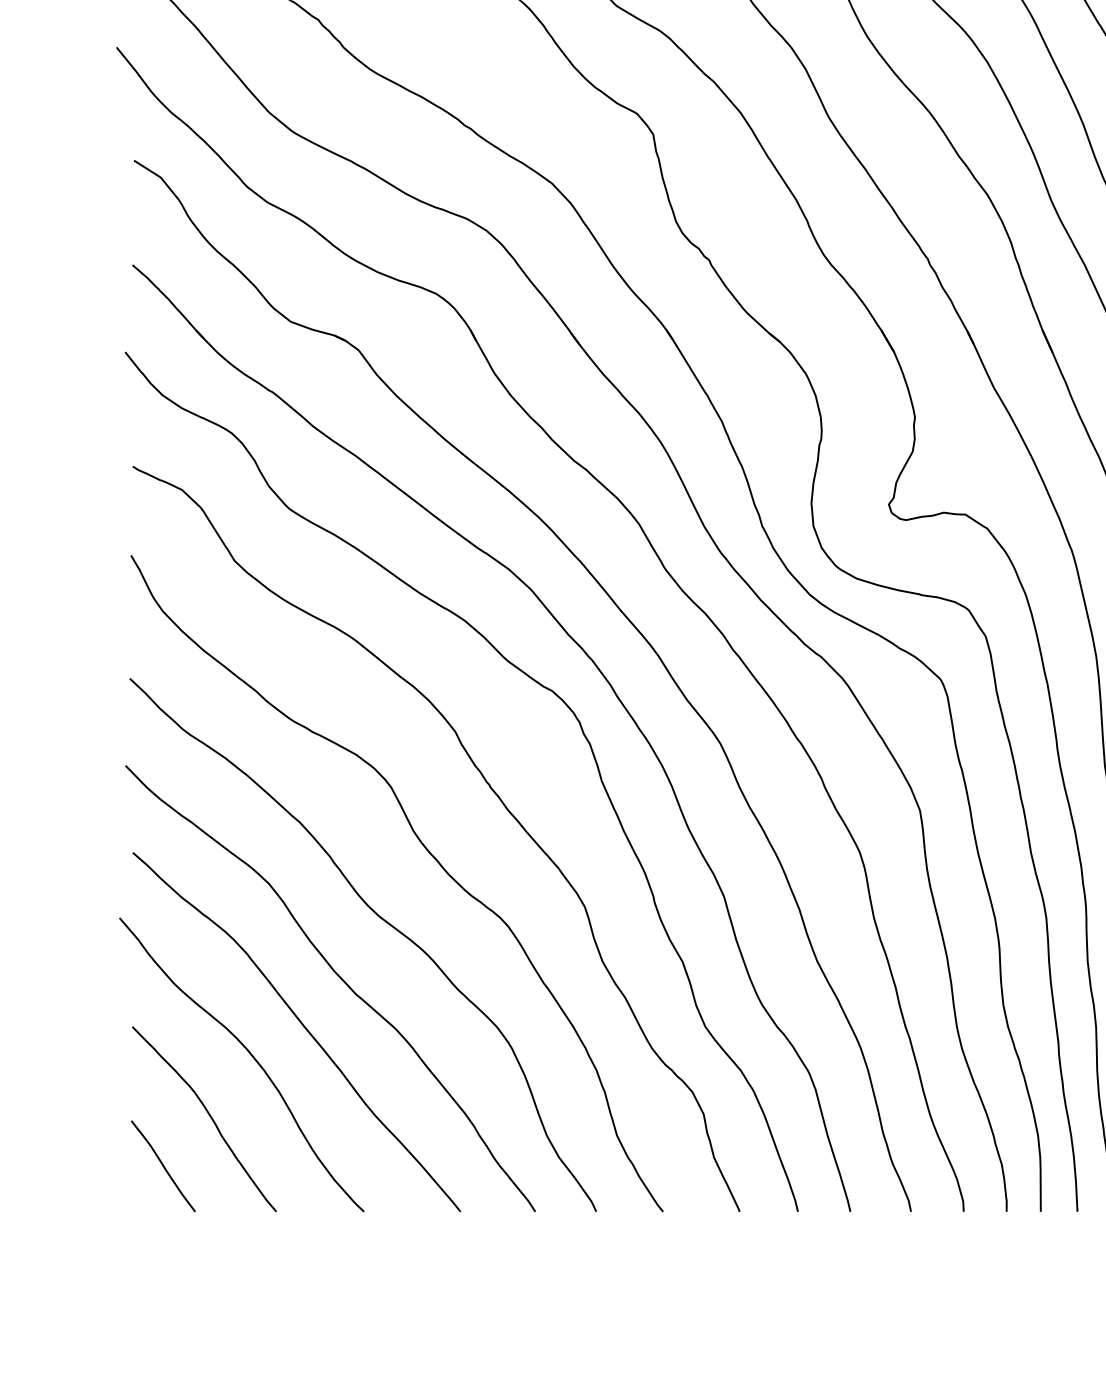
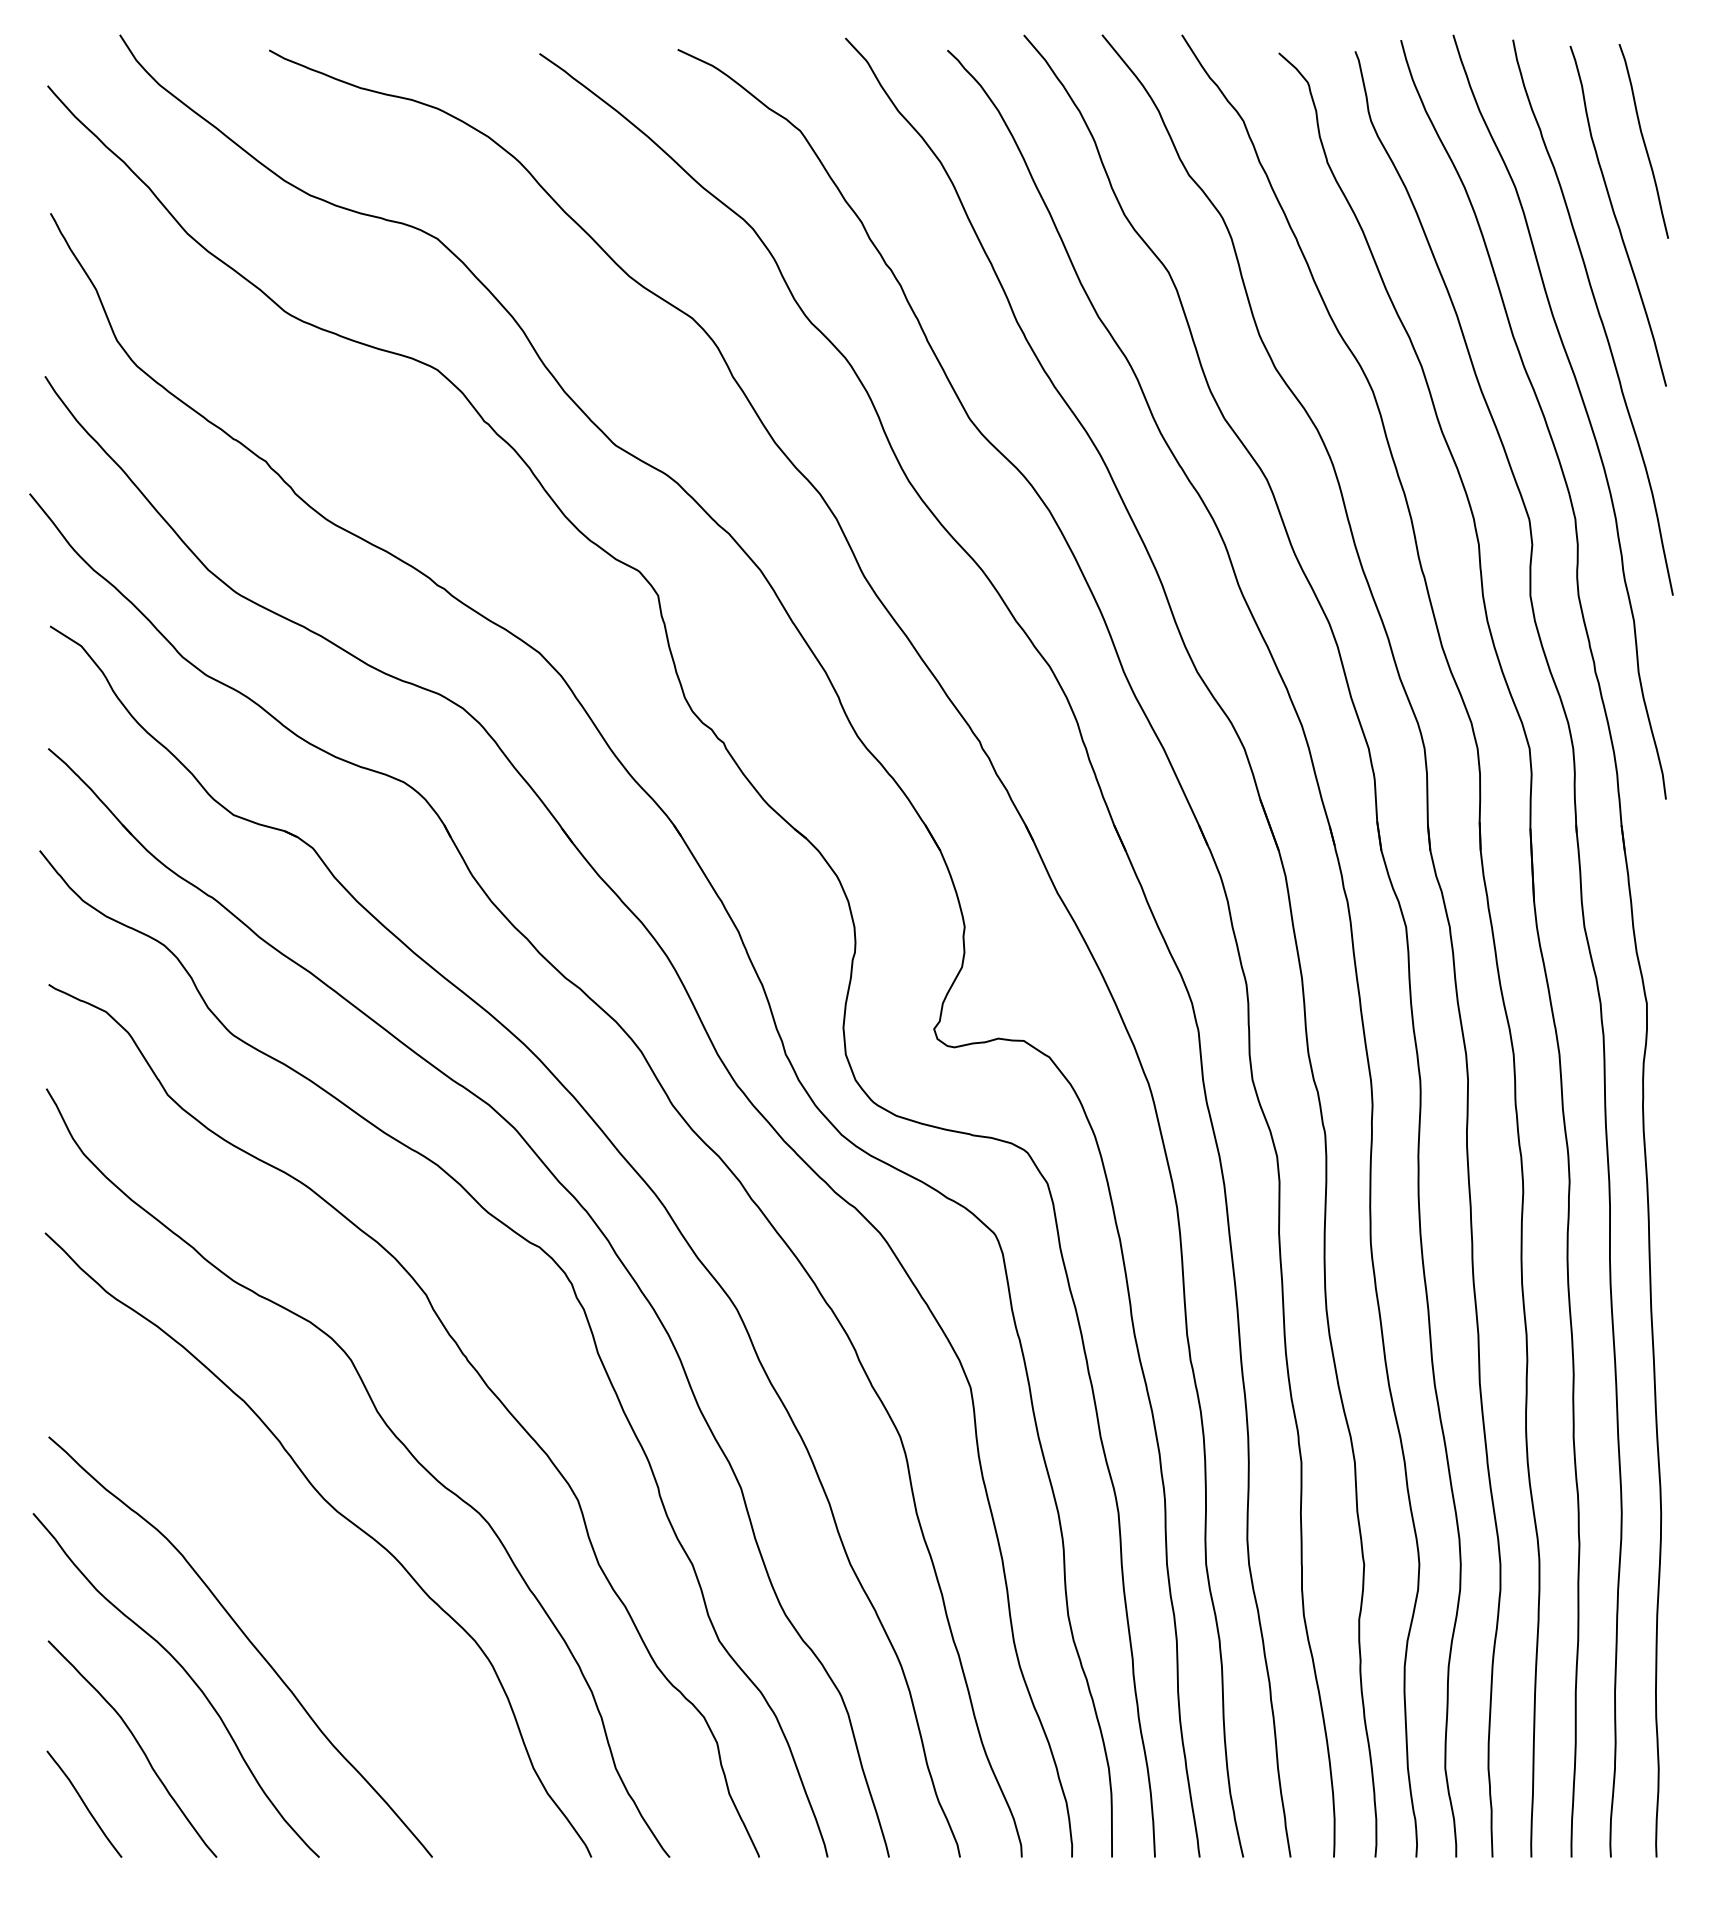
curve: (339, 977) -> (290, 1583), removed

